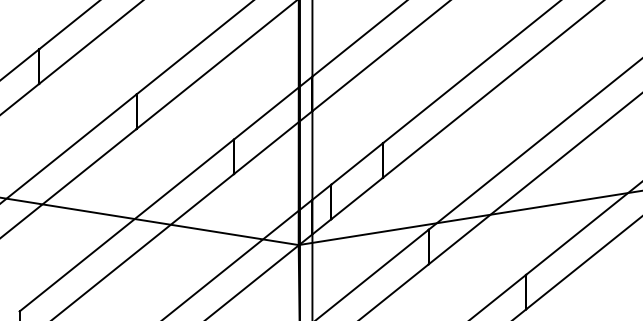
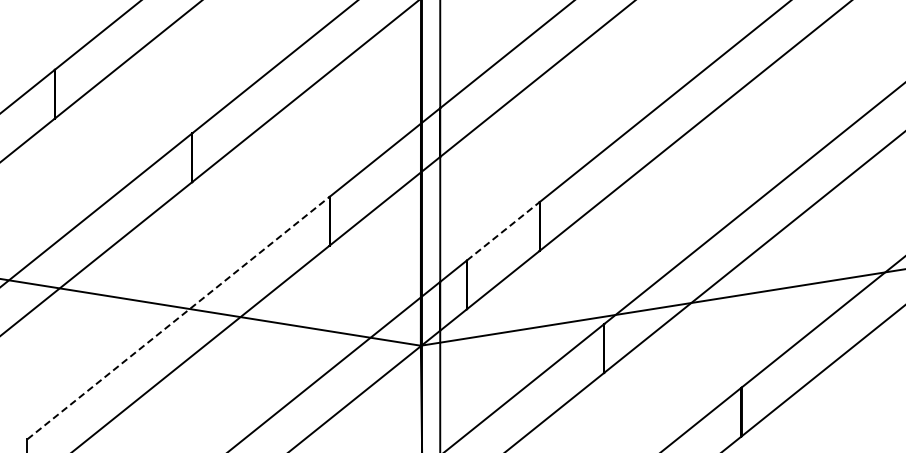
line: (357, 164) -> (503, 231), solid -> dashed
line: (126, 225) -> (178, 318), solid -> dashed

